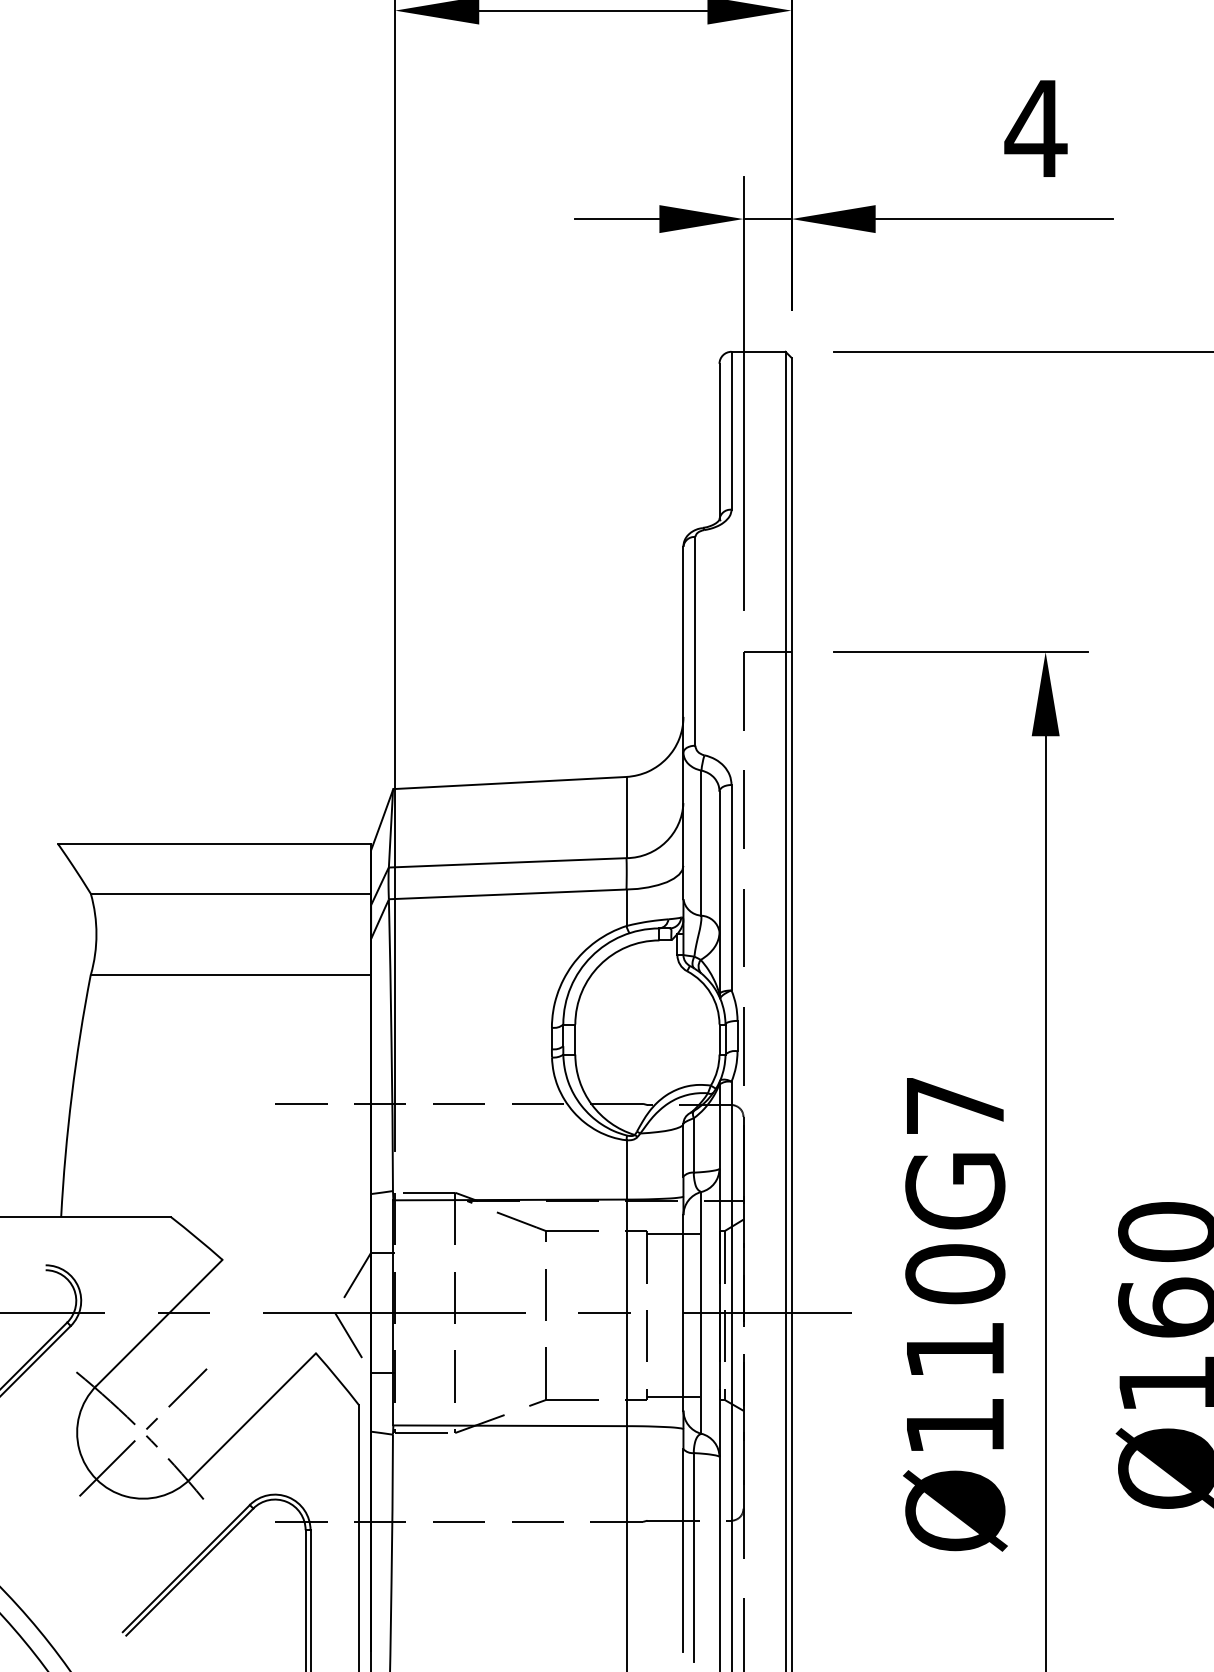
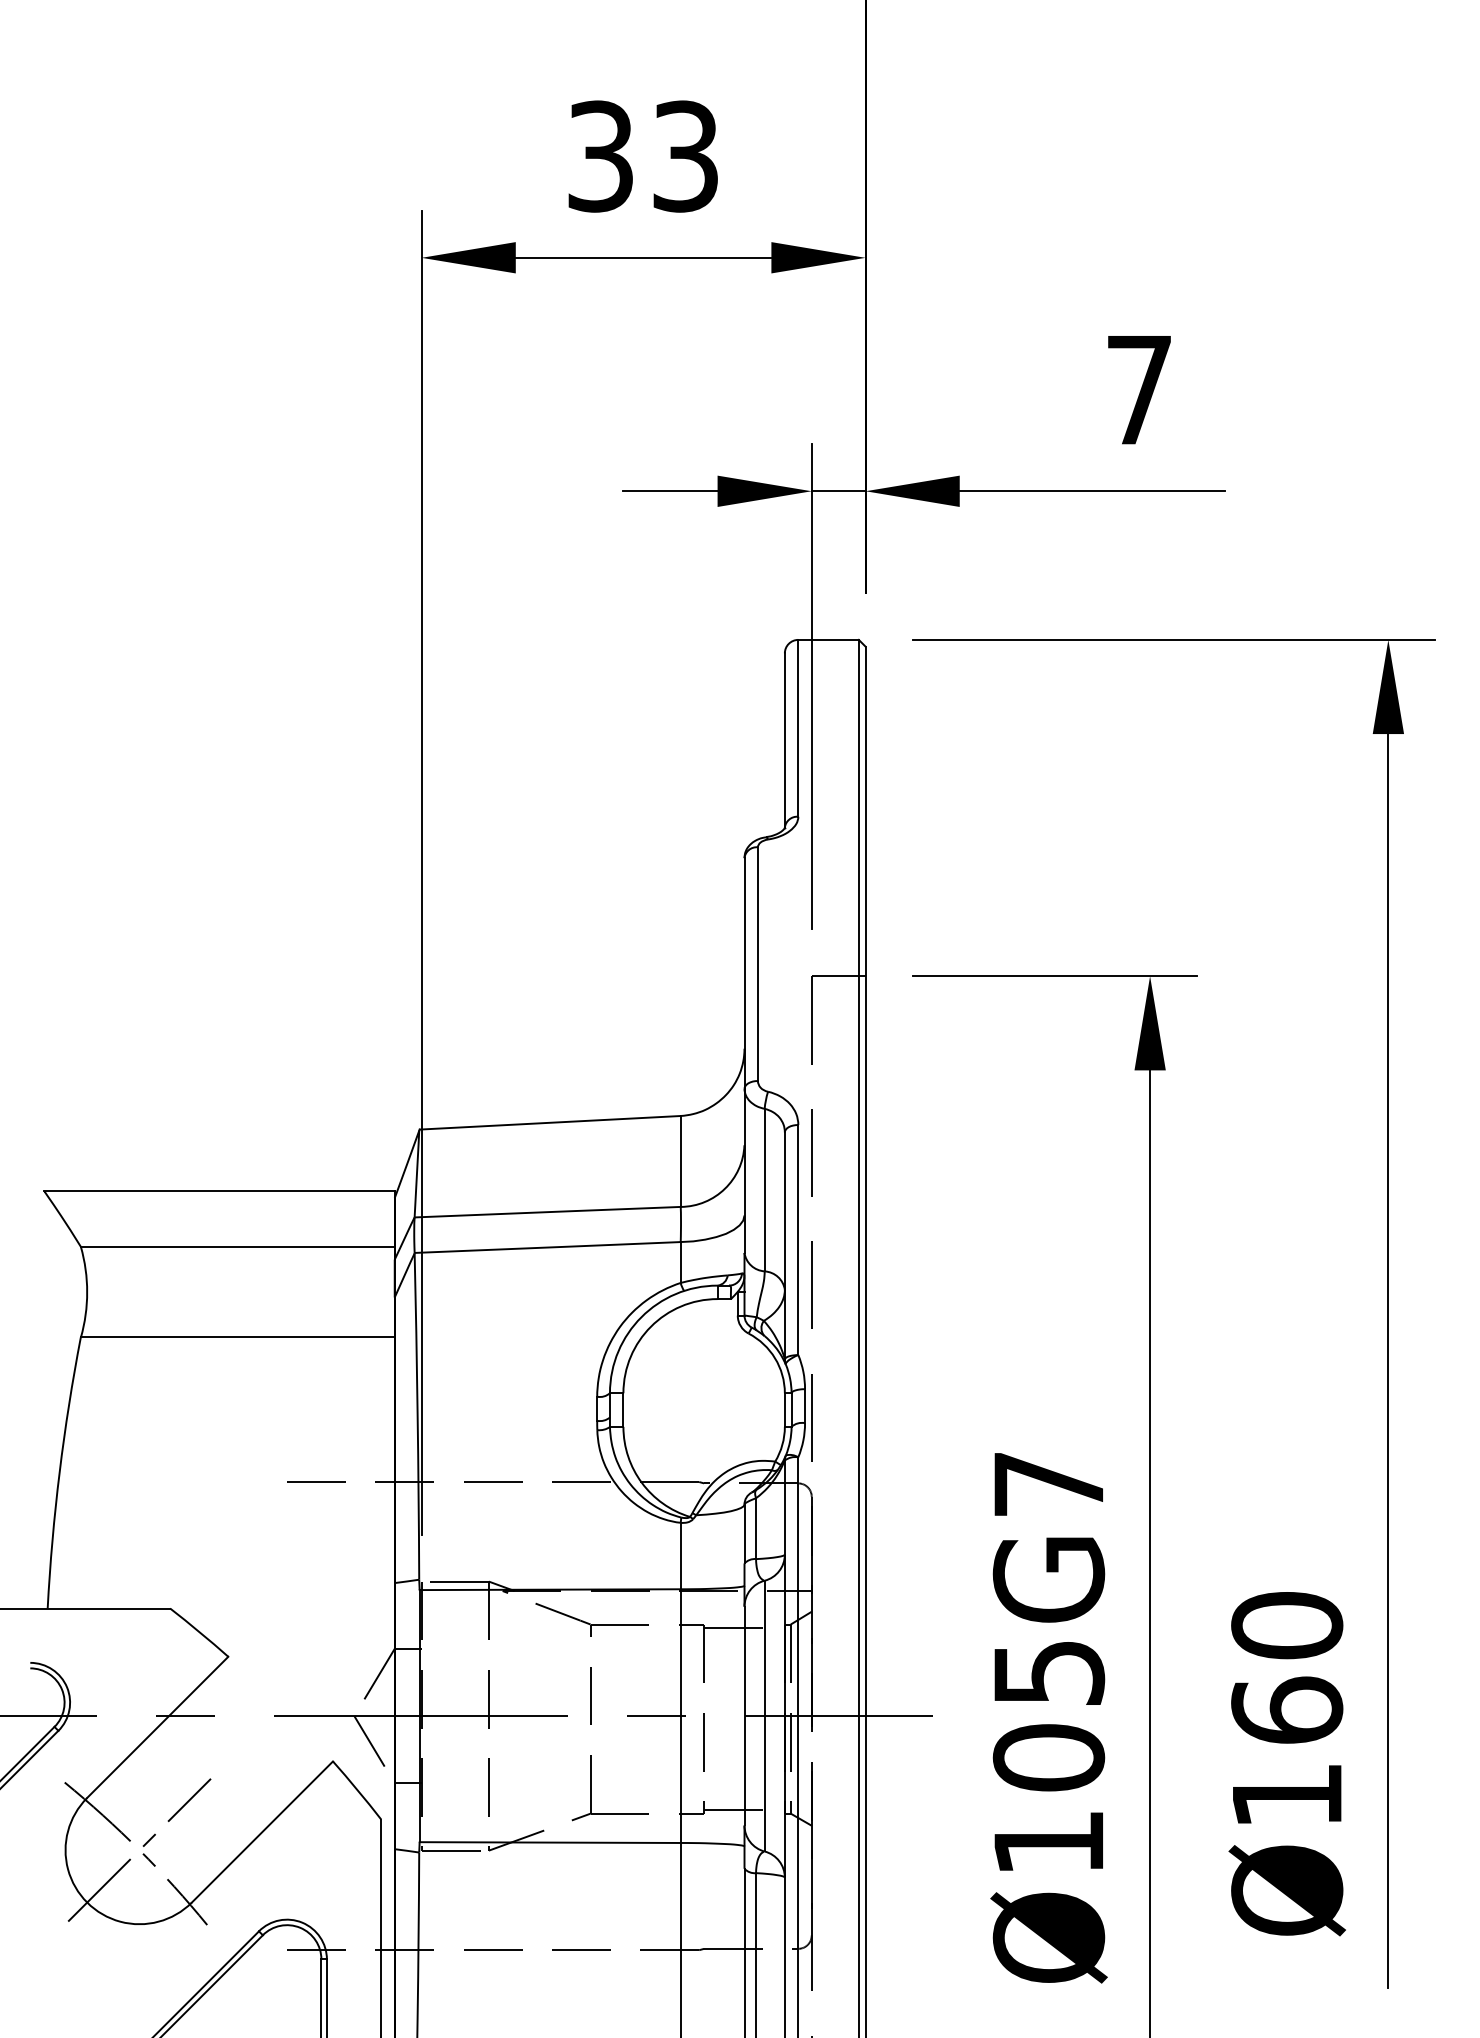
text: (1035, 129) -> (1138, 390), 4 -> 7
text: (954, 1312) -> (1048, 1715), Ø110G7 -> Ø105G7

